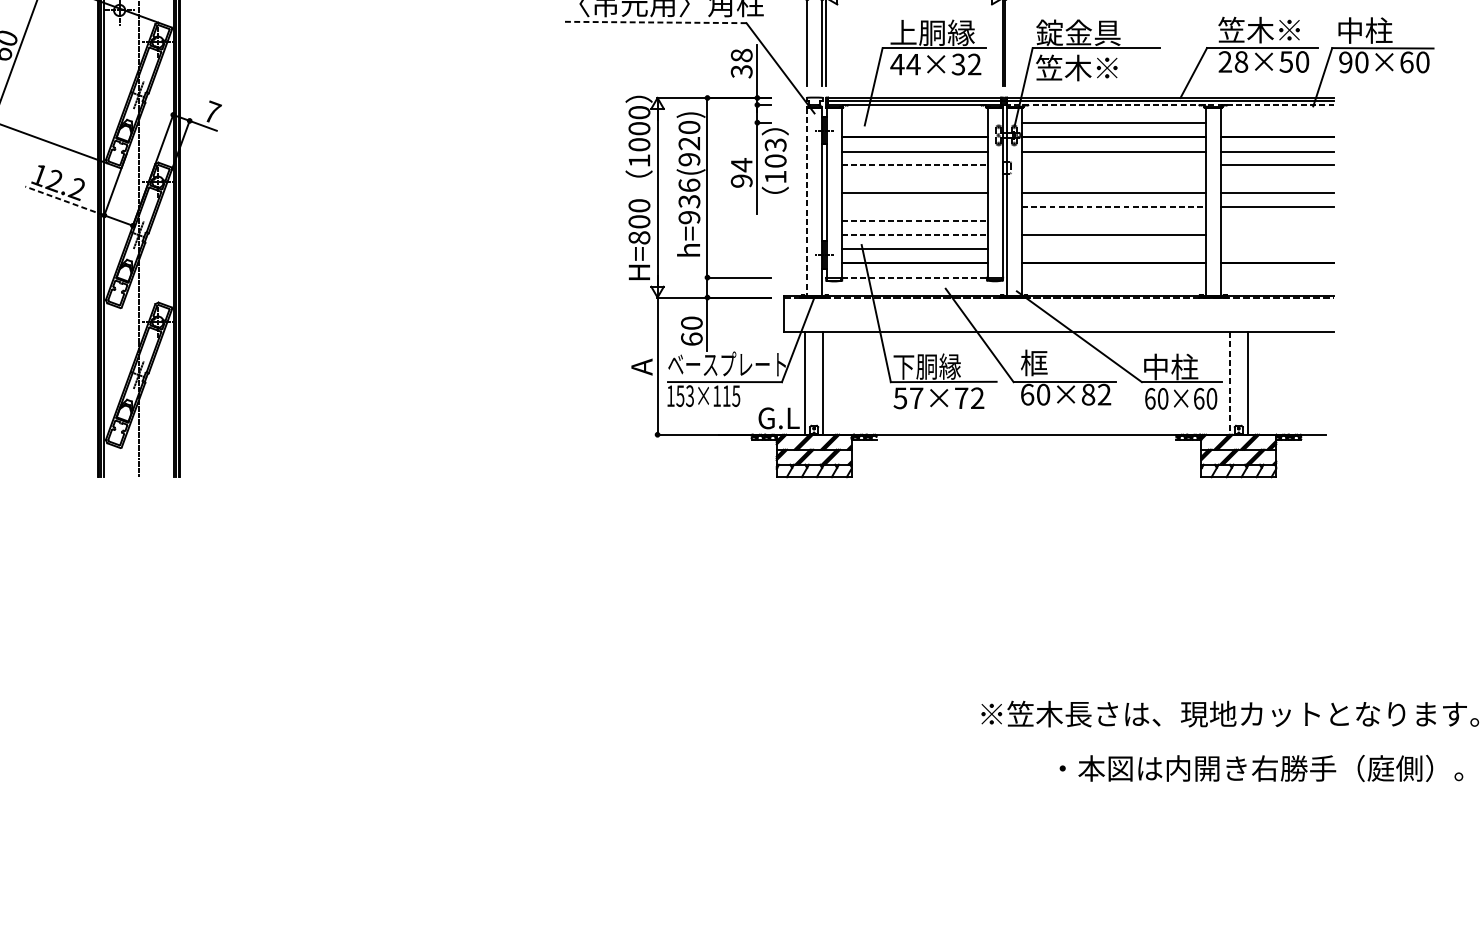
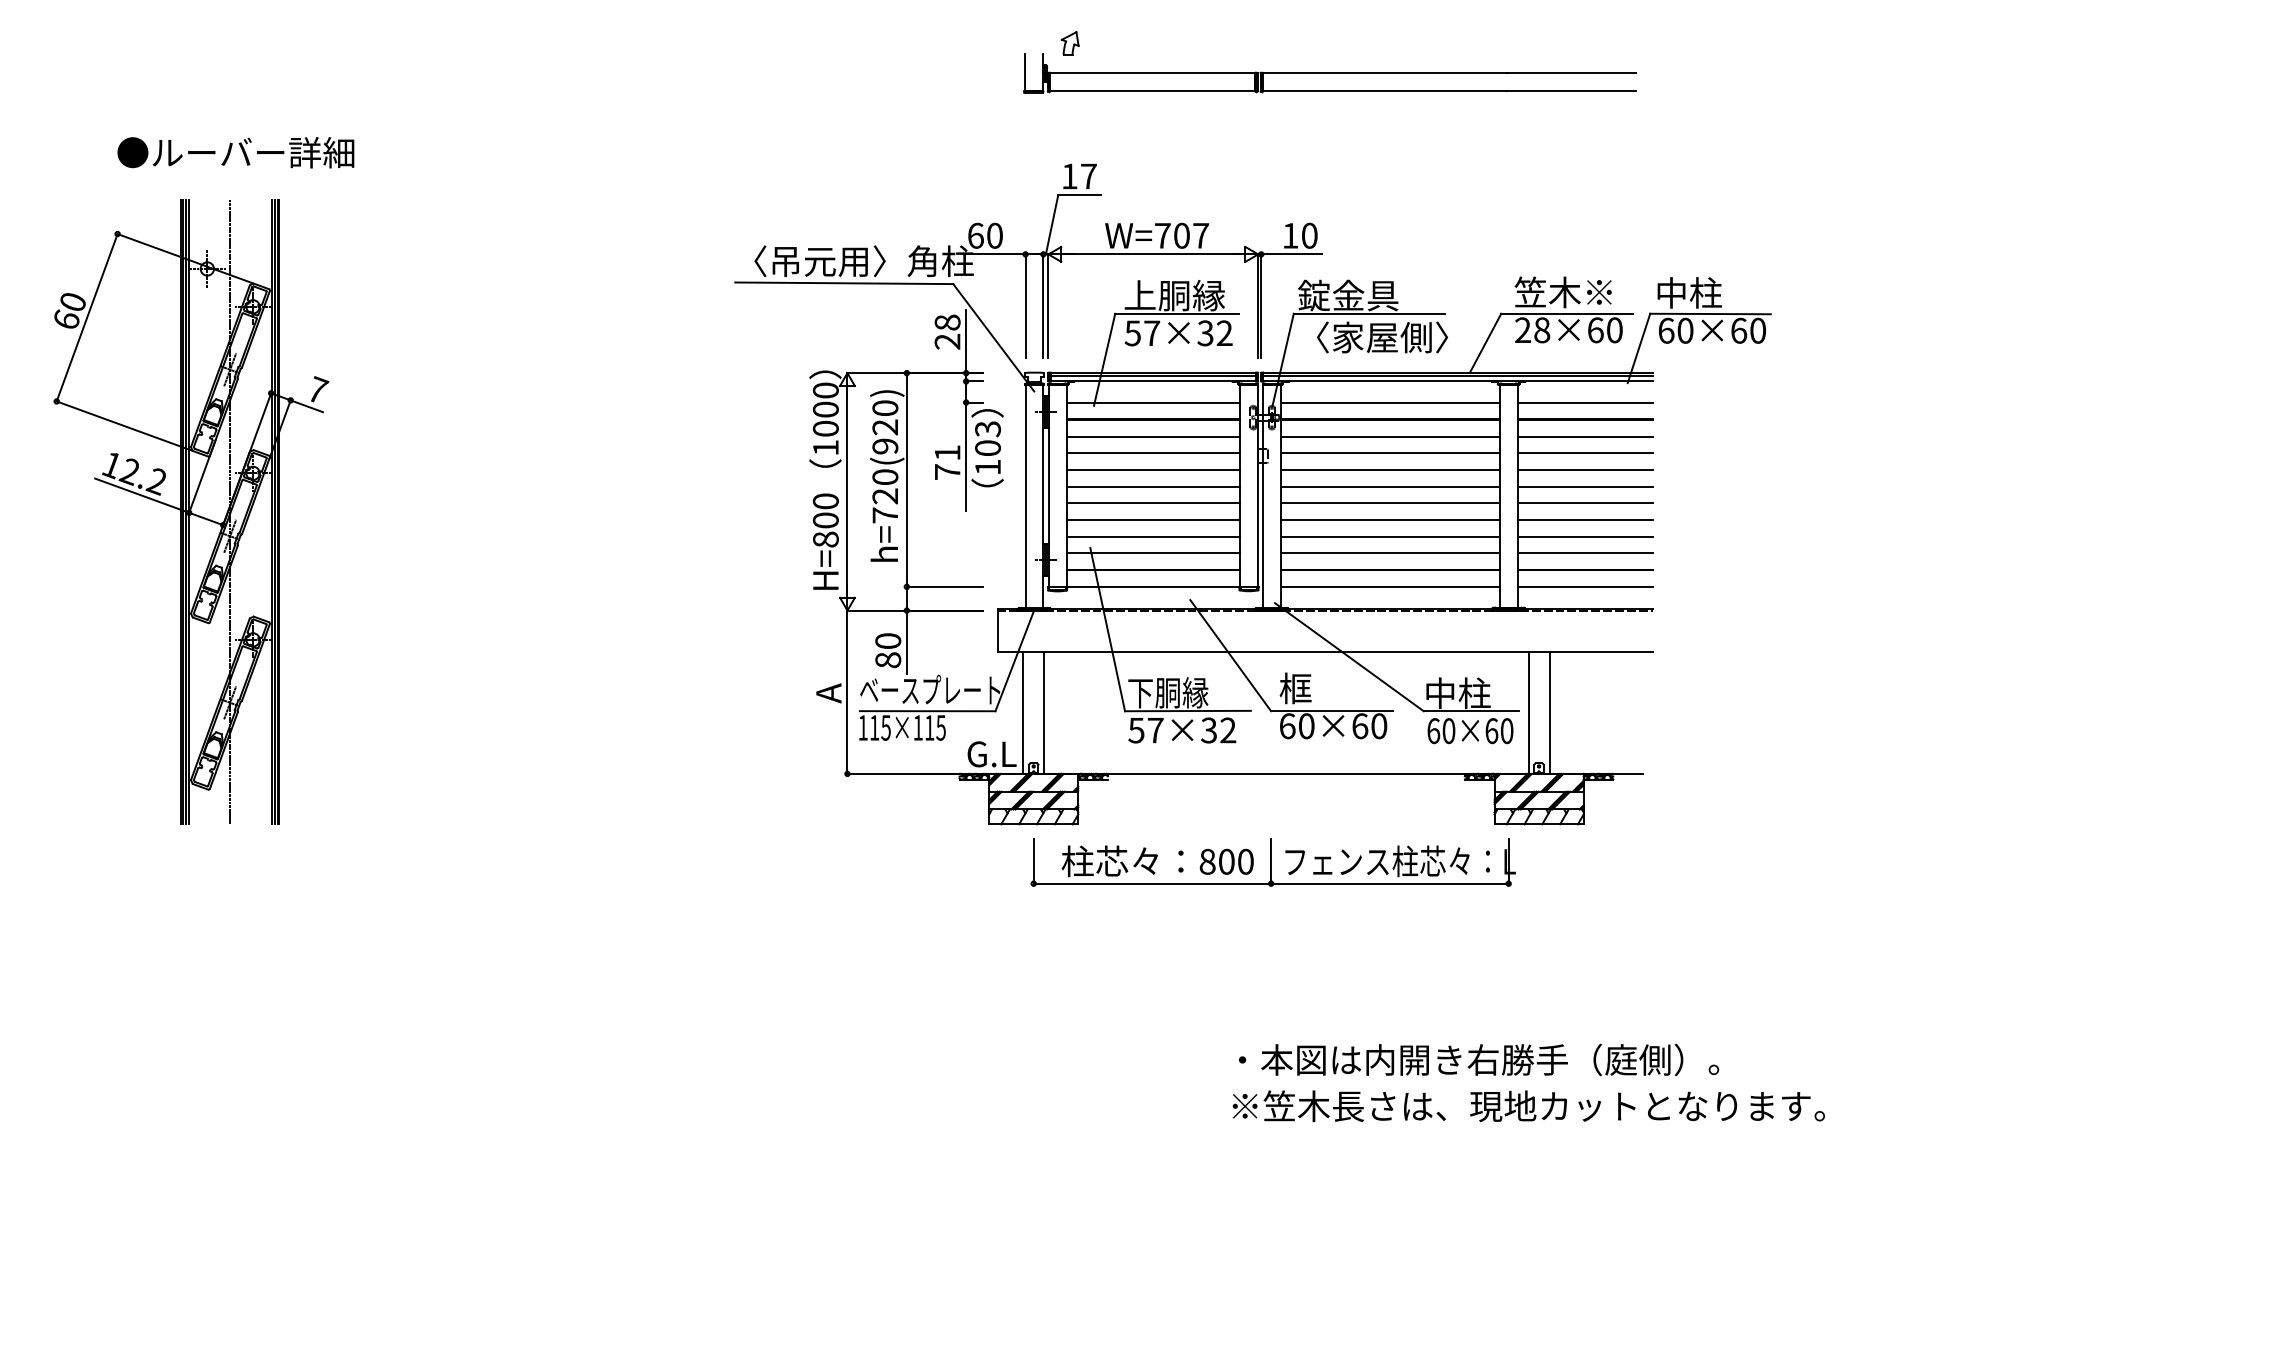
line: (654, 22) -> (843, 283), dashed -> solid
text: (1286, 62) -> (1595, 330), 28×50 -> 28×60
text: (1345, 62) -> (1666, 330), 90×60 -> 60×60
text: (905, 64) -> (1142, 333), 44×32 -> 57×32
text: (1098, 68) -> (1372, 337), 笠木※ -> 〈家屋側〉
text: (741, 71) -> (947, 341), 38 -> 28
line: (1171, 105) -> (1458, 381), dashed -> solid
line: (914, 122) -> (1153, 402), added
line: (1276, 122) -> (1584, 402), added
line: (914, 165) -> (1153, 453), dashed -> solid
line: (1113, 165) -> (1389, 453), added
text: (741, 172) -> (947, 461), 94 -> 71
line: (914, 179) -> (1153, 470), added
line: (1113, 179) -> (1389, 470), added
line: (1276, 179) -> (1584, 470), added
line: (64, 200) -> (141, 495), dashed -> solid
text: (689, 201) -> (885, 496), h=936(920) -> h=720(920)
line: (807, 201) -> (1025, 496), dashed -> solid
line: (914, 207) -> (1153, 503), added
line: (1113, 207) -> (1390, 503), dashed -> solid
line: (914, 221) -> (1153, 520), dashed -> solid
line: (1113, 221) -> (1389, 520), added
line: (1276, 221) -> (1584, 520), added
line: (914, 235) -> (1153, 536), dashed -> solid
line: (1276, 235) -> (1584, 536), added
line: (1113, 249) -> (1389, 553), added
line: (1276, 249) -> (1584, 553), added
line: (914, 277) -> (1153, 586), dashed -> solid
line: (1113, 277) -> (1389, 586), added
line: (1276, 277) -> (1584, 586), added
text: (692, 339) -> (888, 660), 60 -> 80
line: (1229, 384) -> (1528, 713), dashed -> solid
text: (1096, 394) -> (1369, 726), 60×82 -> 60×60
text: (684, 395) -> (879, 727), 153×115 -> 115×115
text: (961, 398) -> (1209, 730), 57×72 -> 57×32
part: (1014, 509) -> (1272, 862), added
text: (1261, 768) -> (1479, 1059), moved

